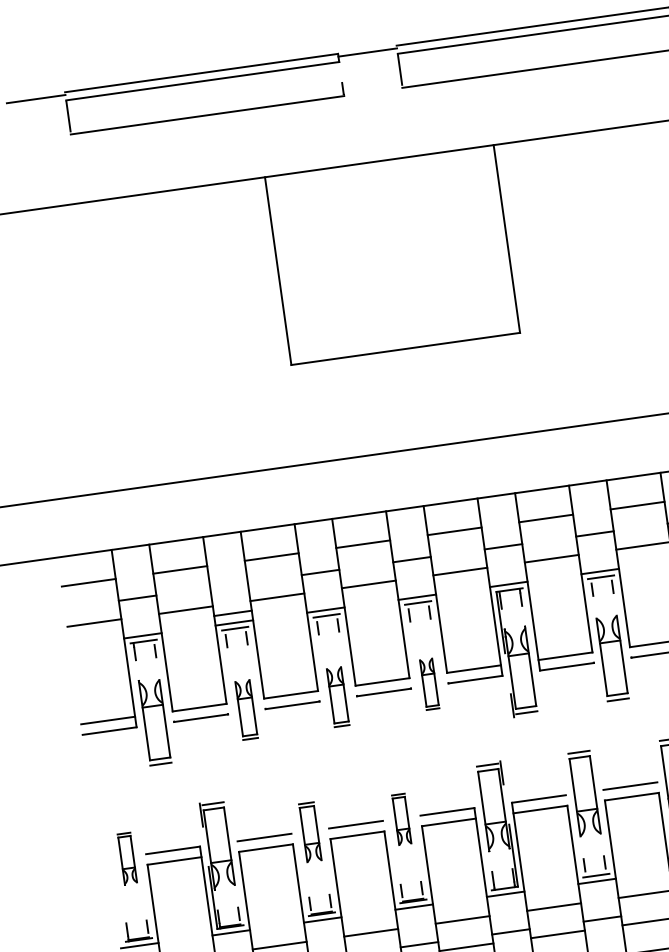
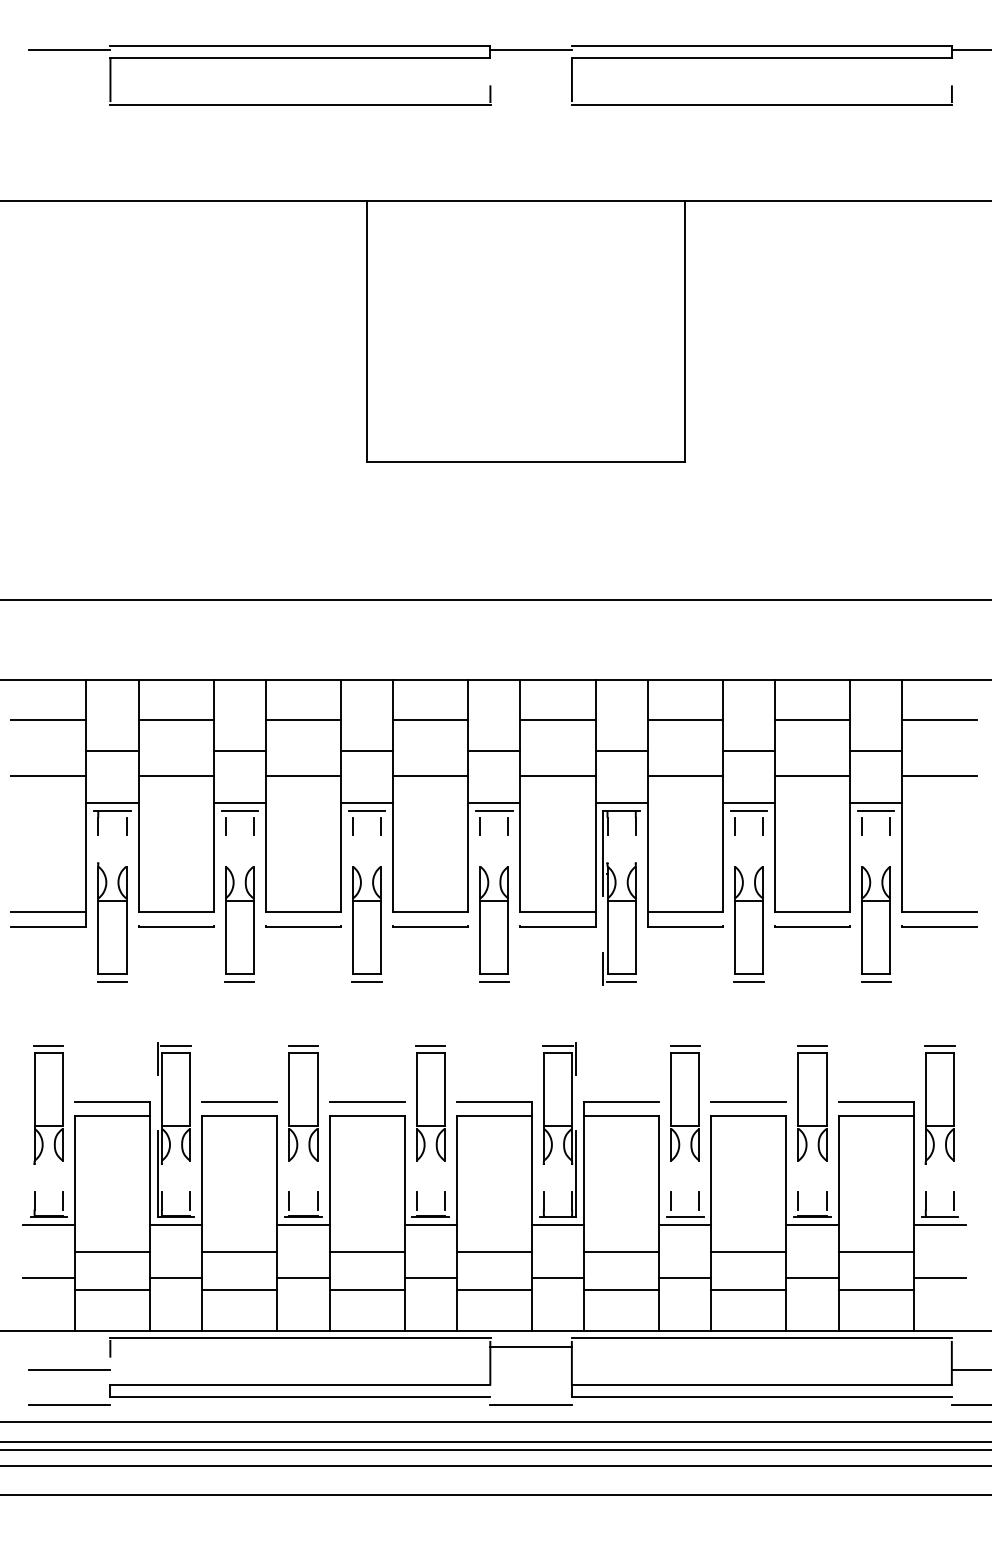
line: (232, 613) -> (239, 750), moved
part: (429, 684) -> (494, 924), size x1.67
part: (337, 697) -> (366, 924), size x1.43
part: (246, 710) -> (239, 924), size x1.43
part: (401, 819) -> (430, 1103), size x1.67
part: (310, 832) -> (303, 1103), size x1.43
part: (127, 858) -> (48, 1104), size x1.67

